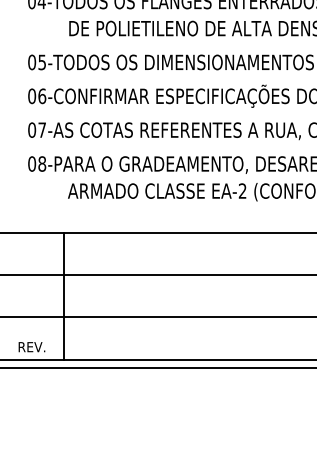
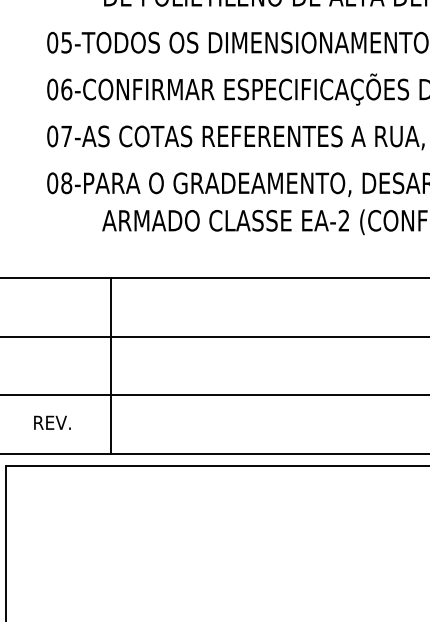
line: (64, 295) -> (111, 365), moved
text: (31, 347) -> (51, 423), moved

